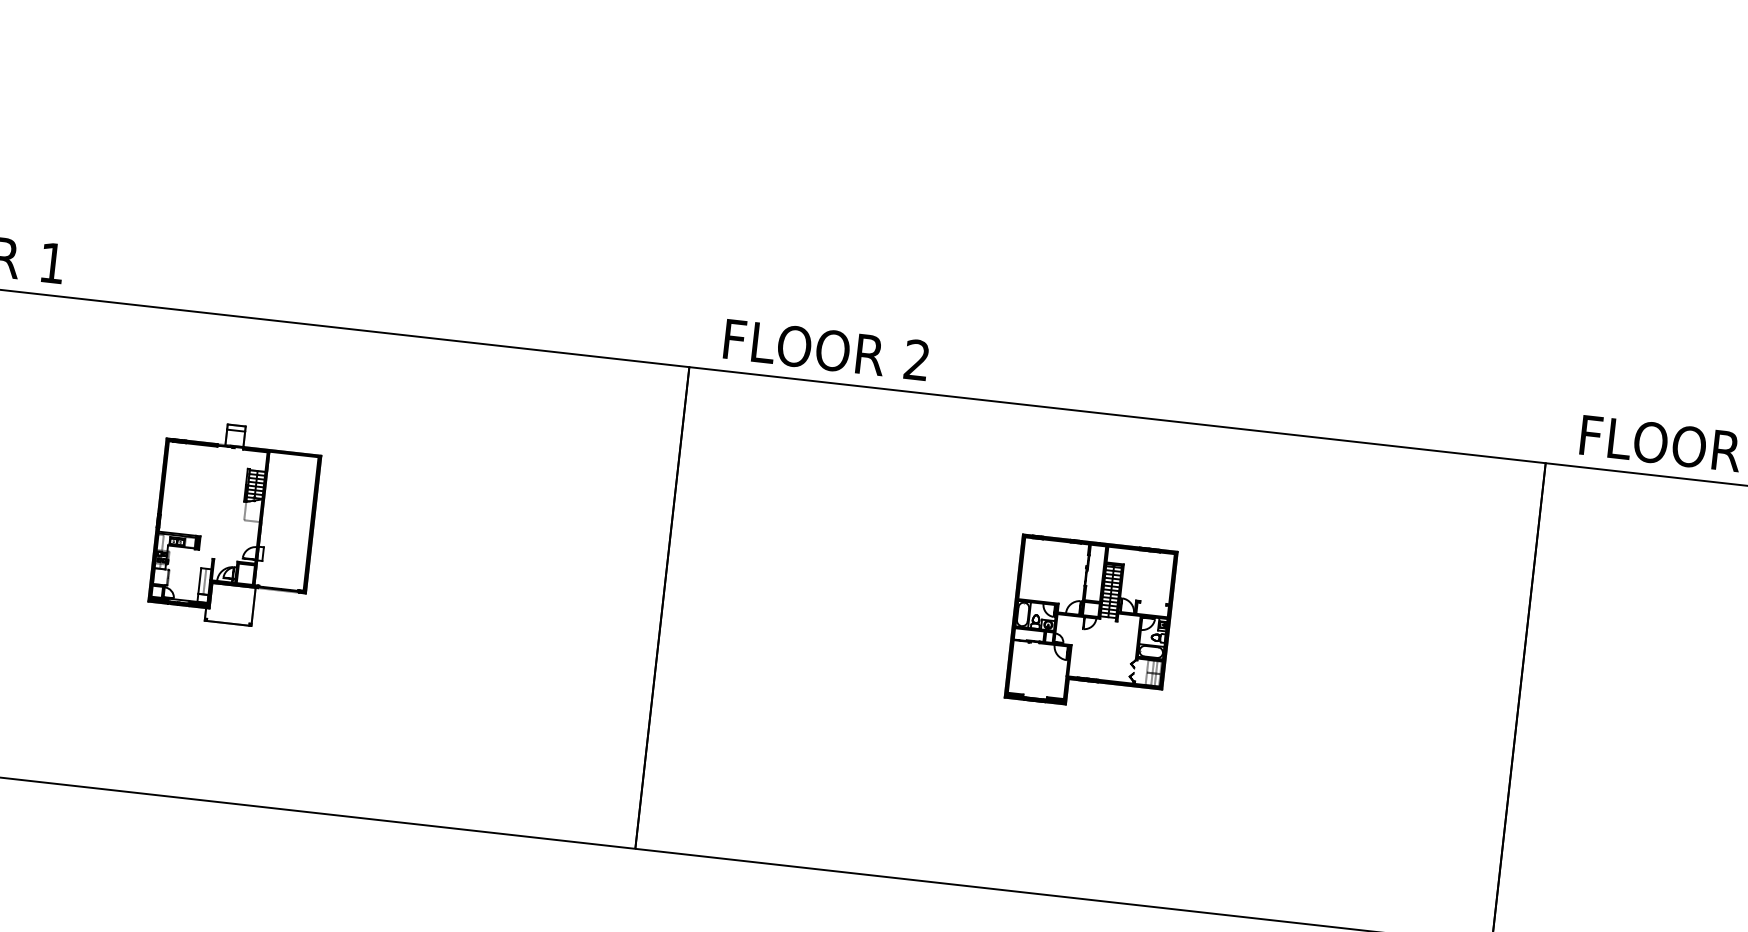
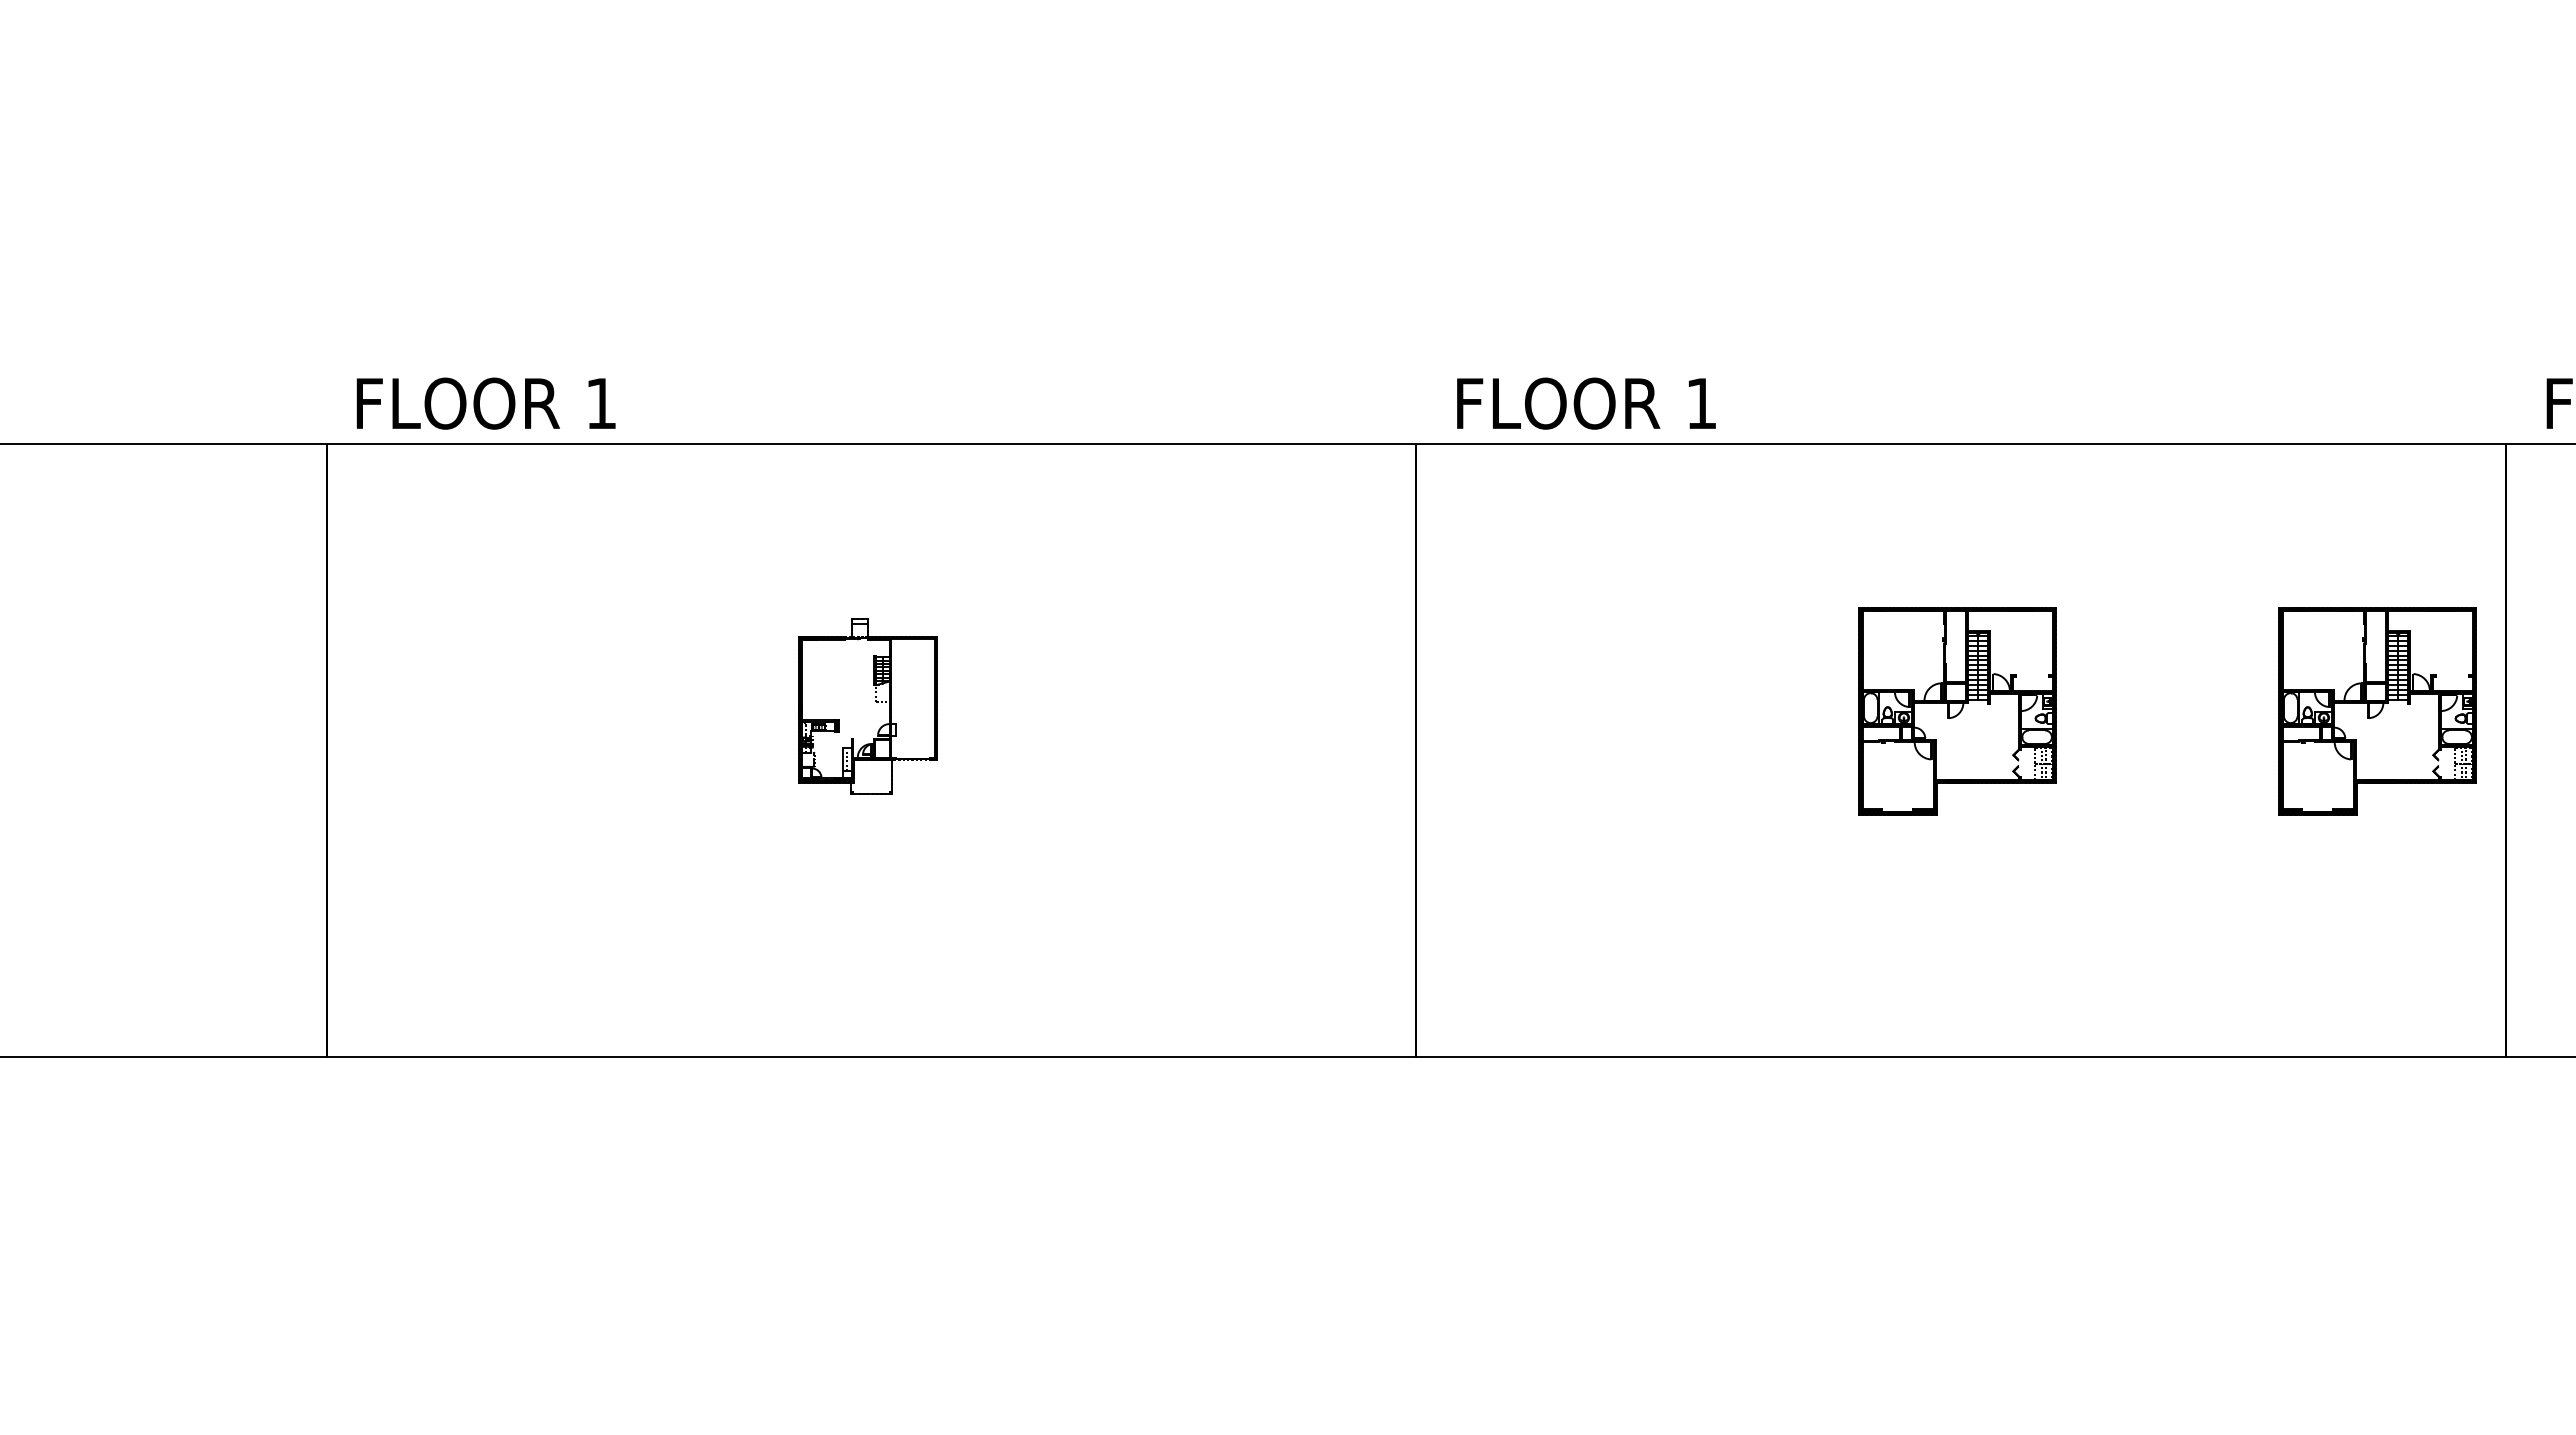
text: (916, 359) -> (1700, 402), 2 -> 1
part: (235, 524) -> (868, 706), size x0.7
part: (1421, 661) -> (2377, 711), added

